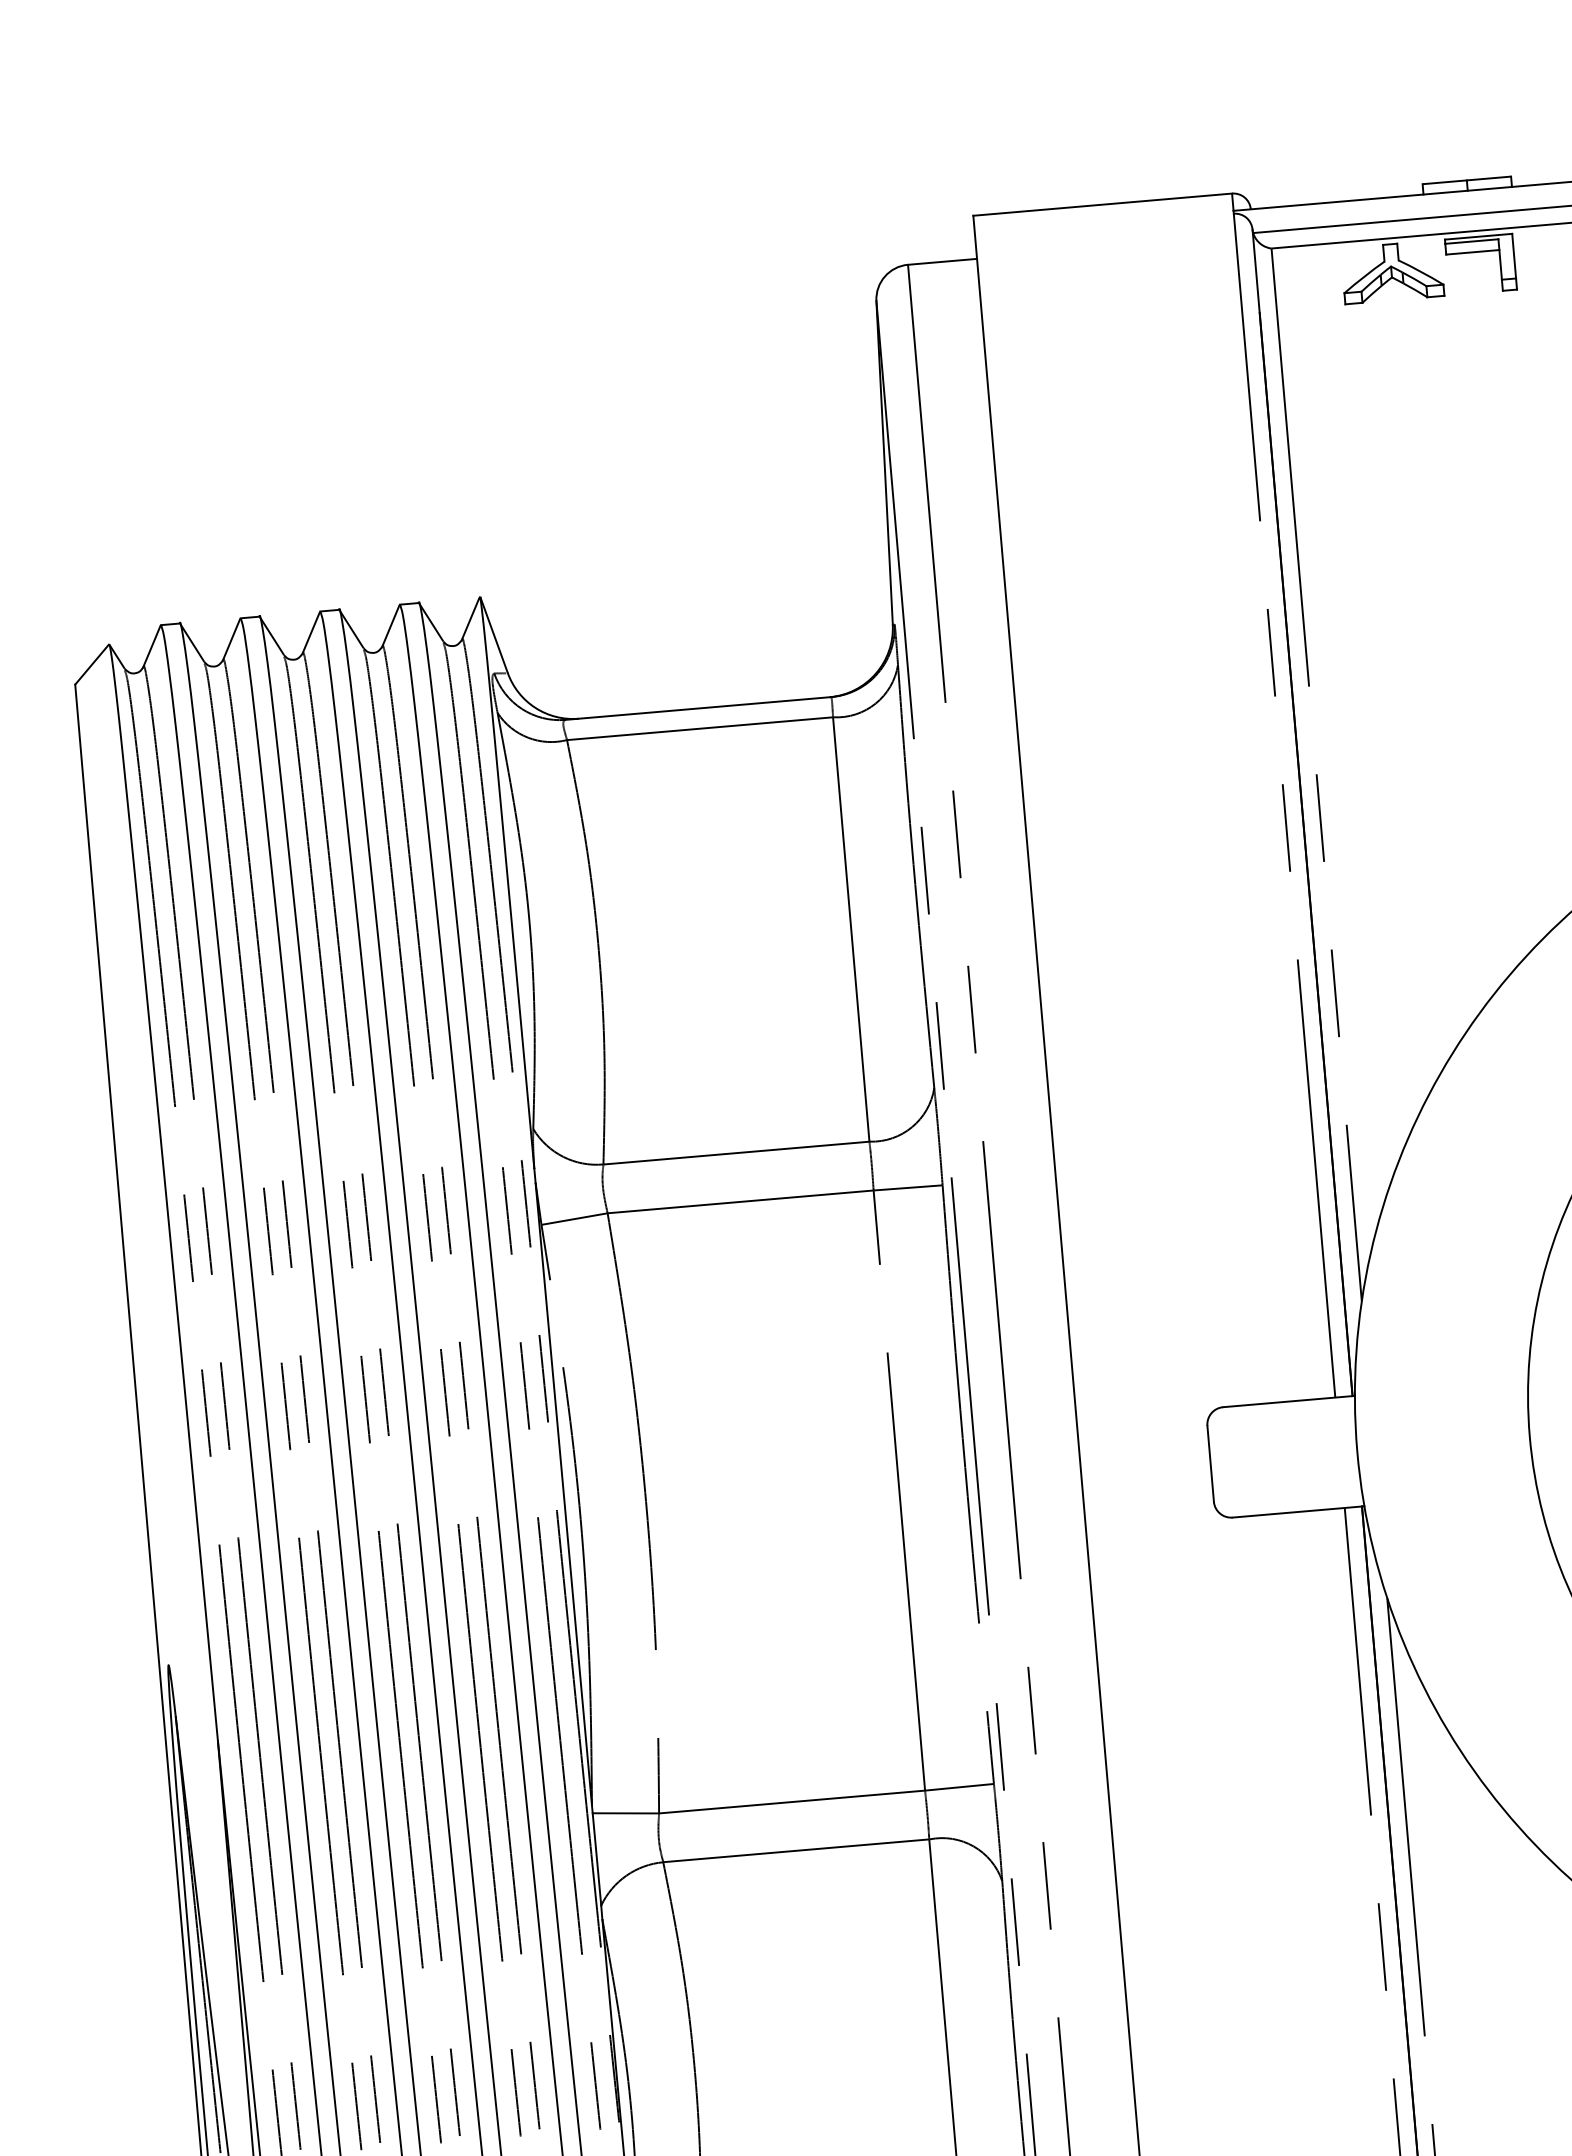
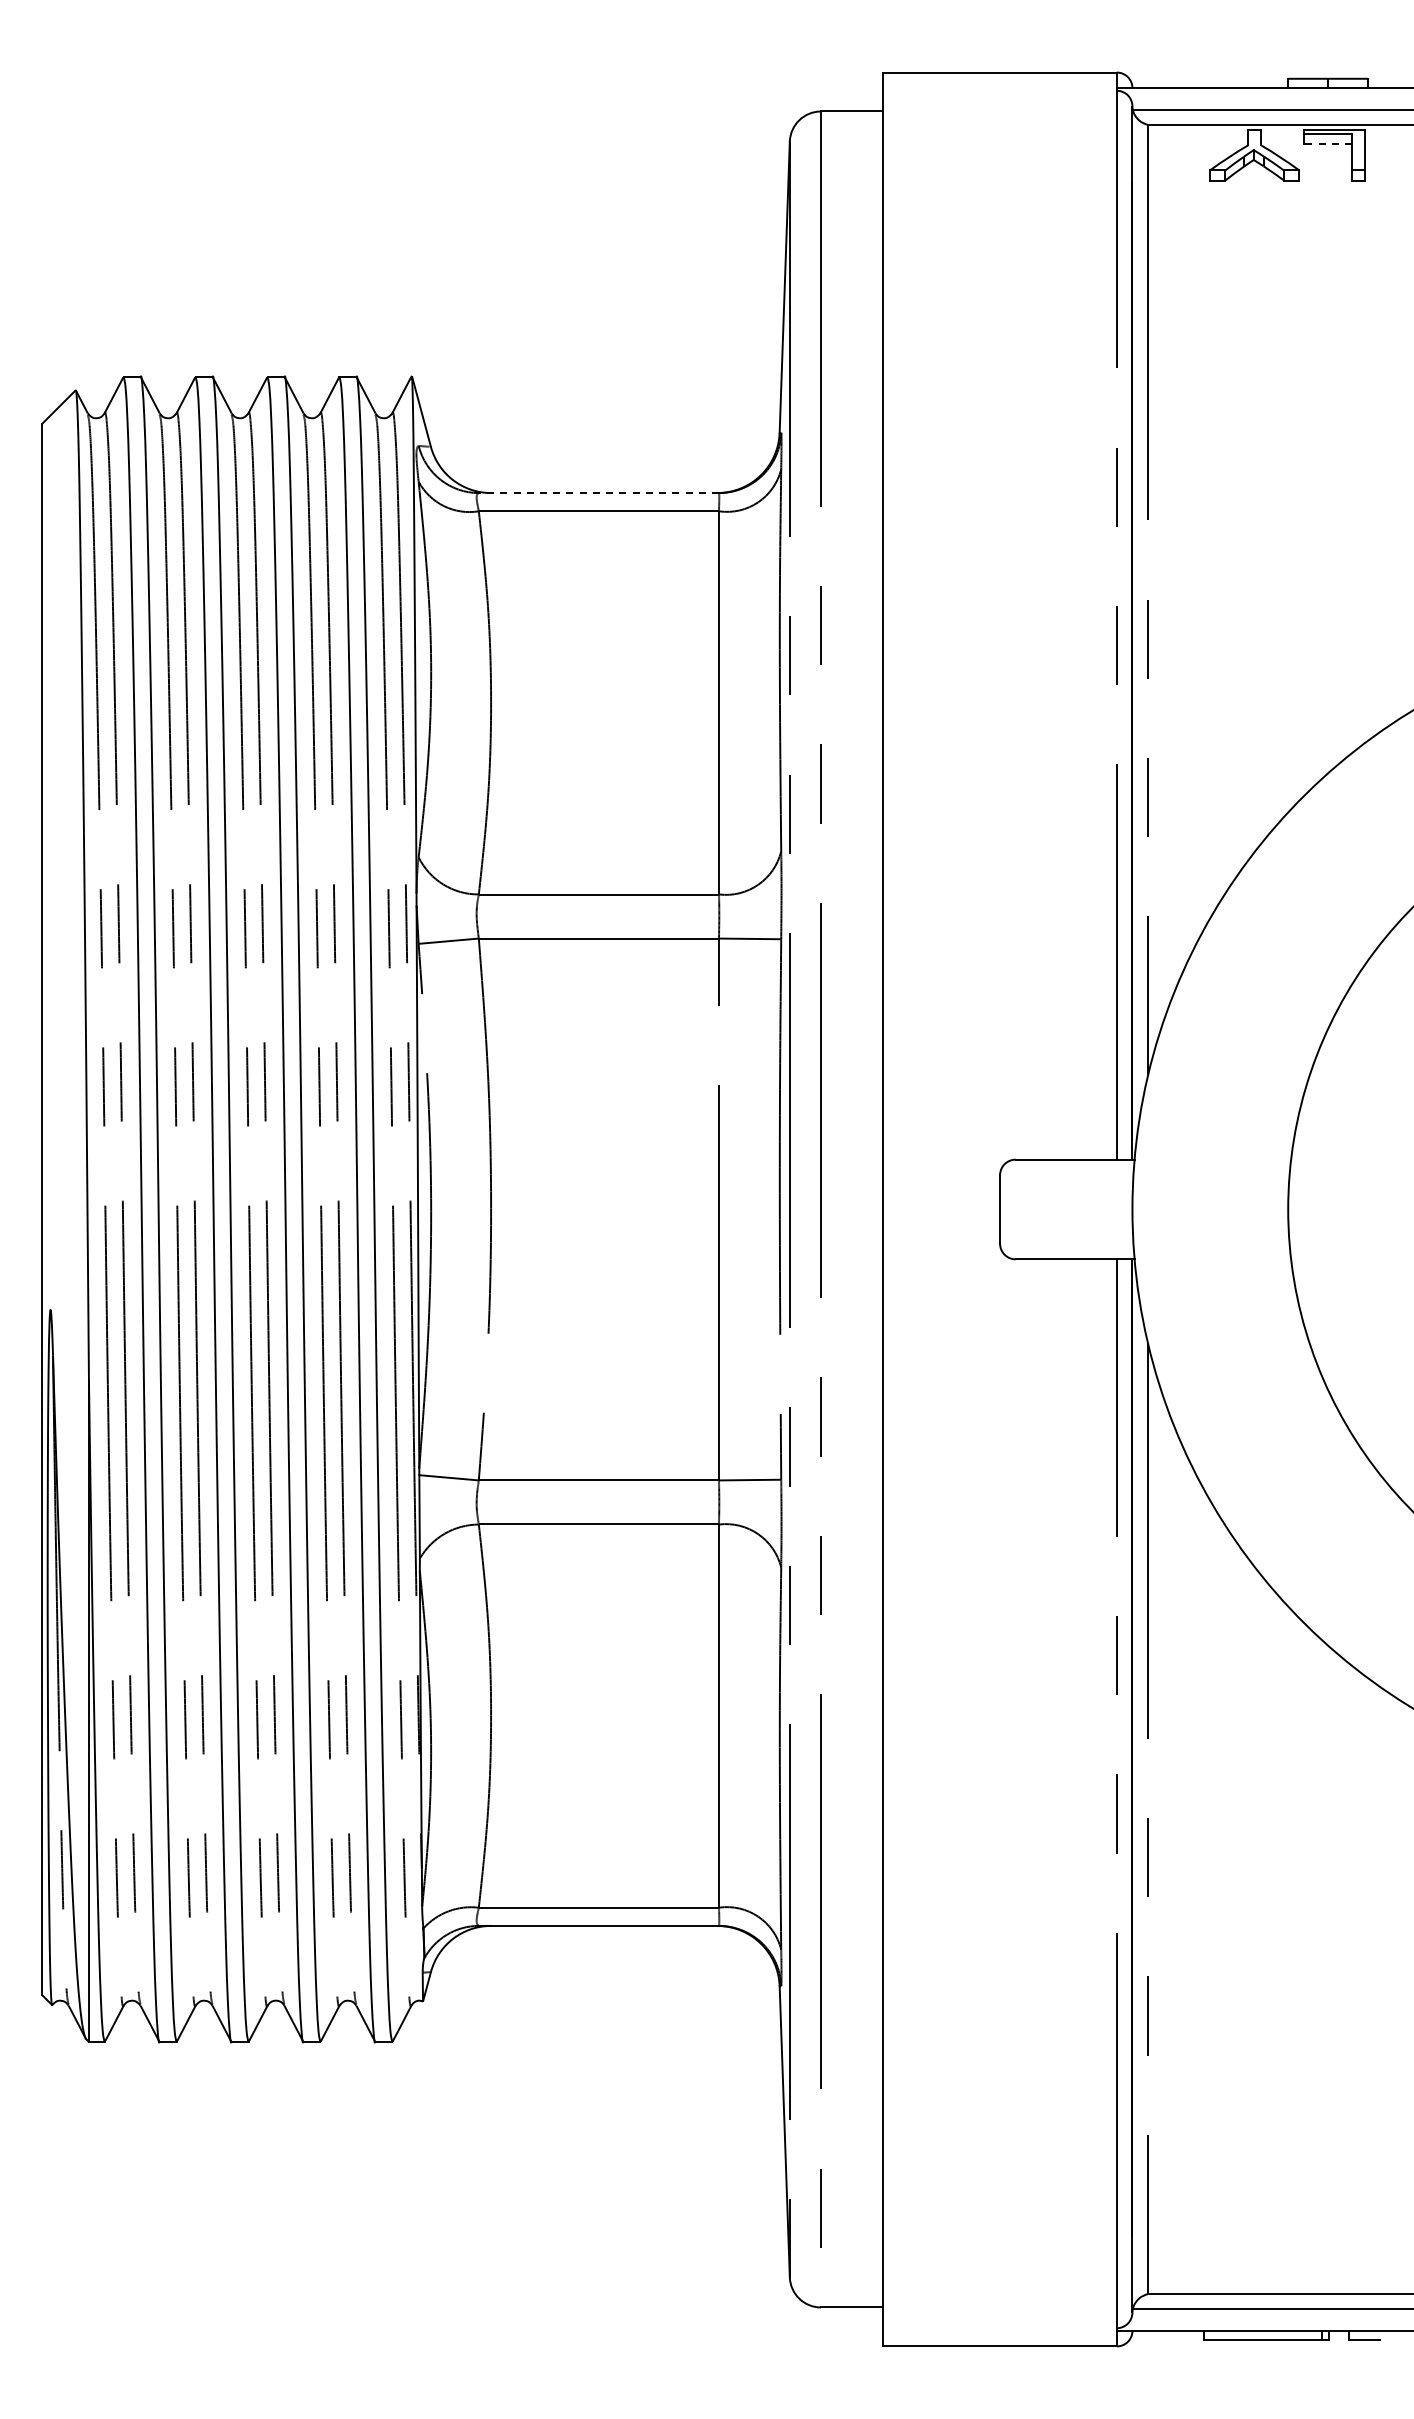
line: (1473, 252) -> (1328, 143), solid -> dashed
line: (697, 709) -> (598, 493), solid -> dashed

